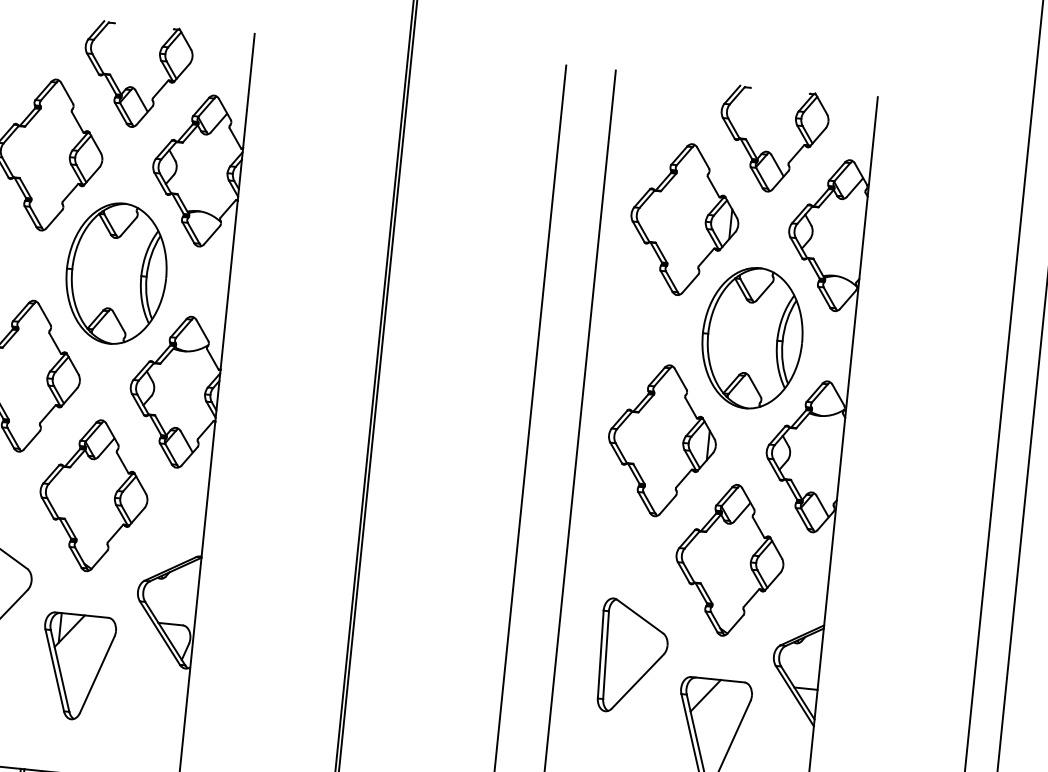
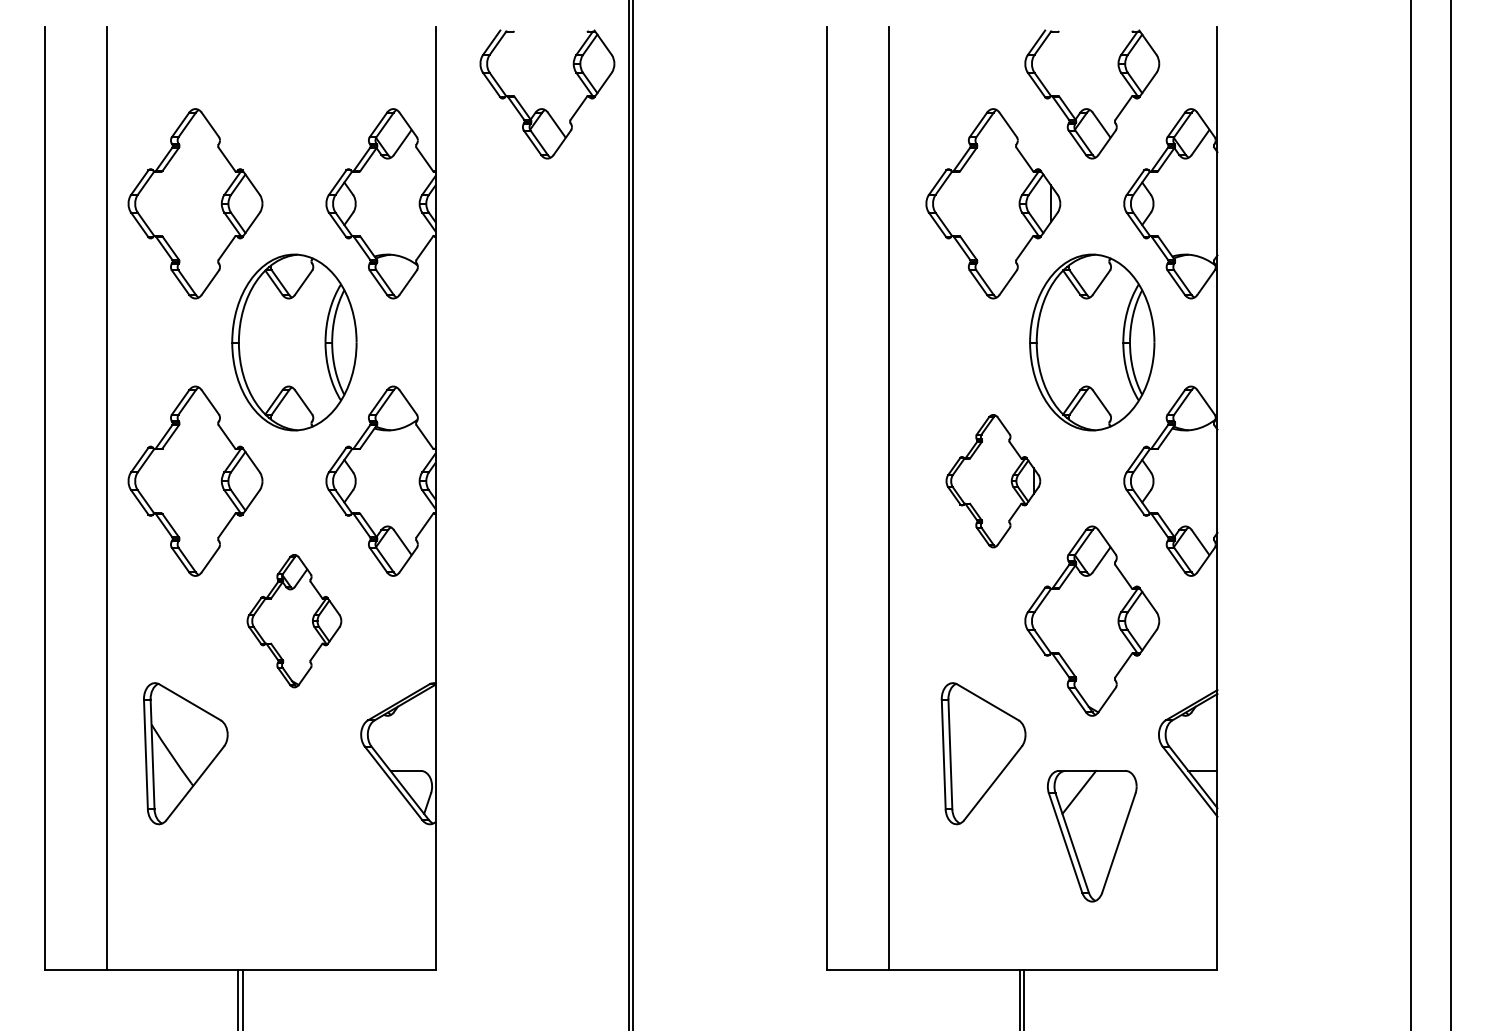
part: (133, 86) -> (544, 108), moved
part: (662, 440) -> (993, 480), size x0.7
part: (94, 495) -> (294, 620), size x0.7
part: (76, 666) -> (294, 835), removed

